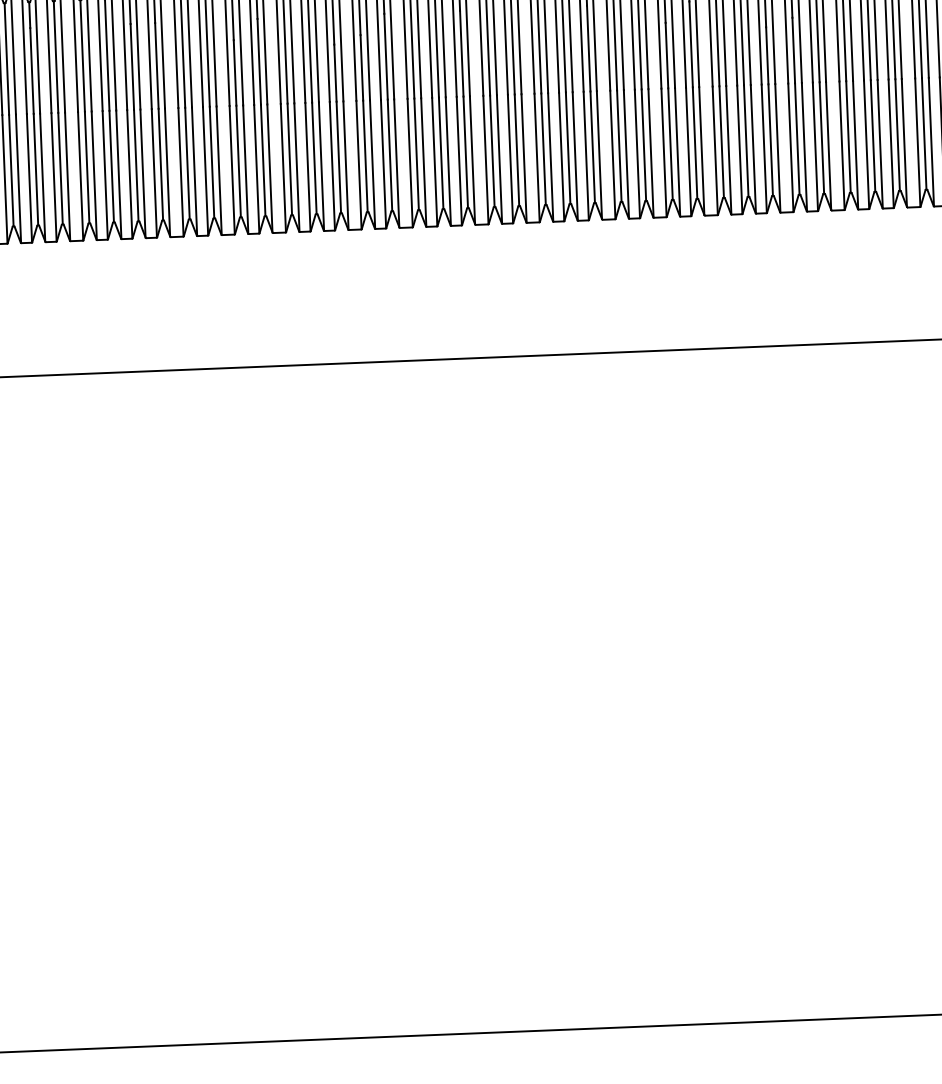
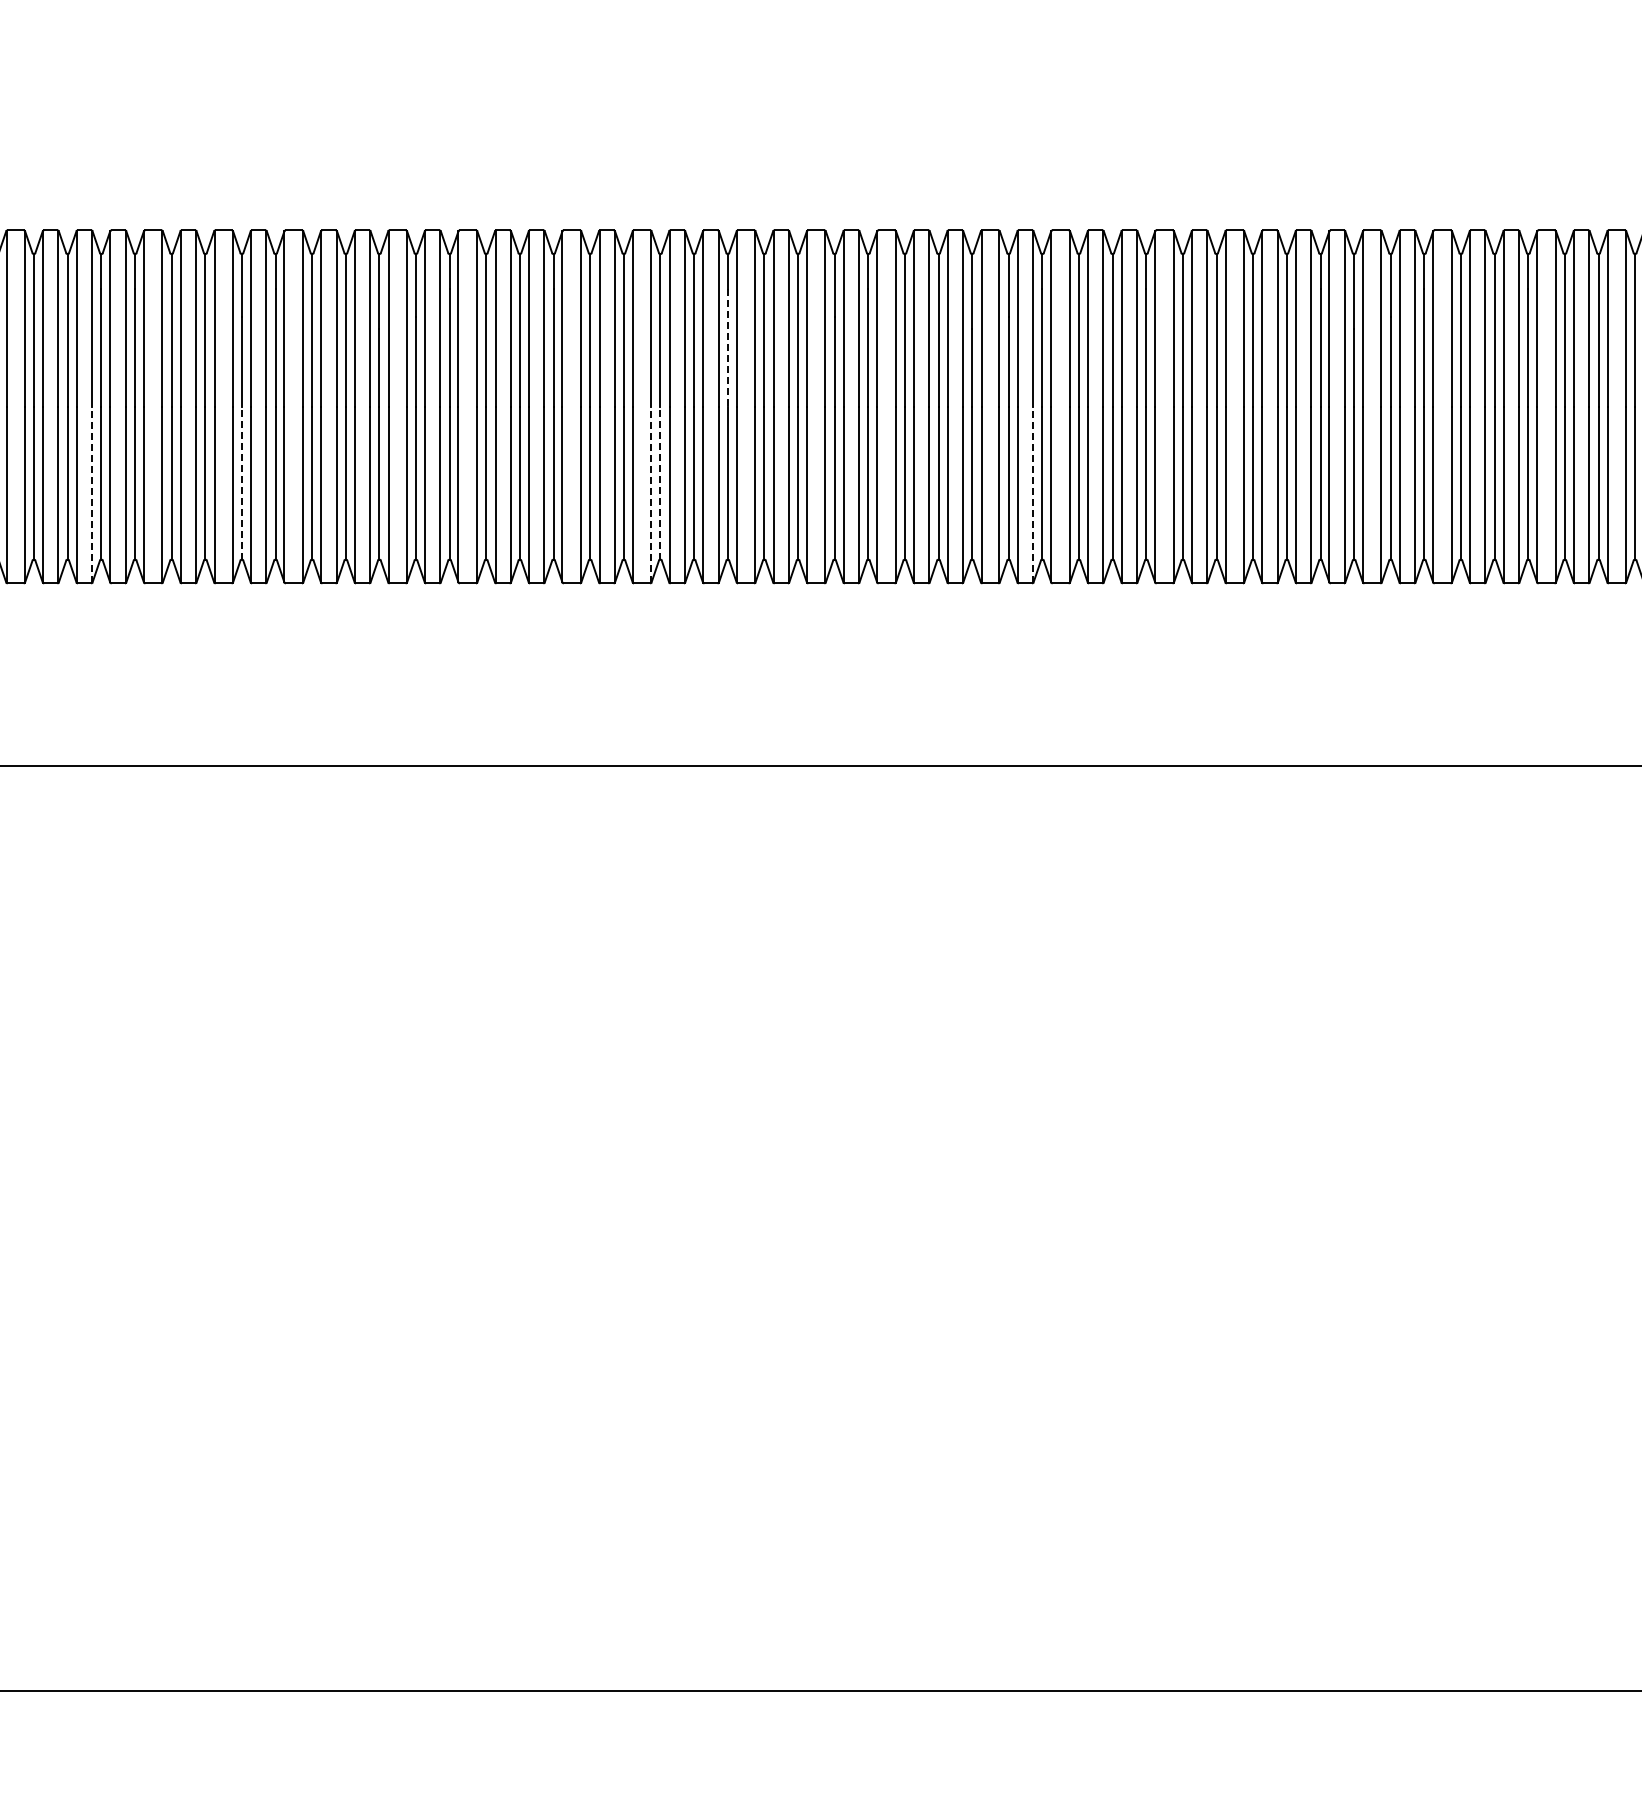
line: (588, 48) -> (727, 347), solid -> dashed
line: (815, 146) -> (1033, 494), solid -> dashed
line: (543, 148) -> (660, 482), solid -> dashed
line: (537, 157) -> (651, 494), solid -> dashed
line: (238, 160) -> (241, 482), solid -> dashed
line: (130, 173) -> (92, 494), solid -> dashed

